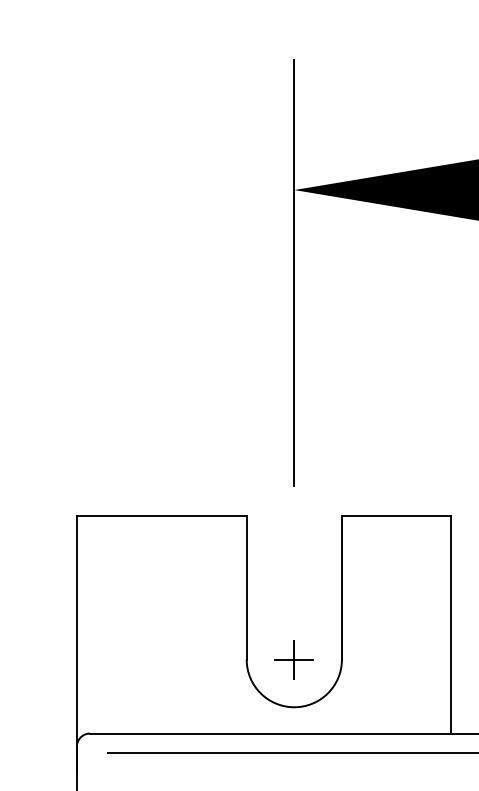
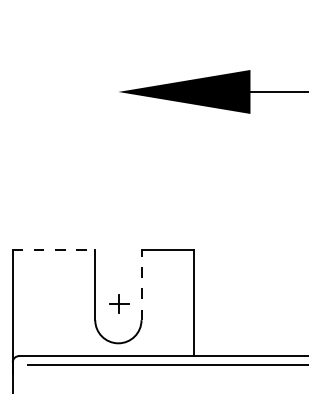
line: (294, 271) -> (118, 131), removed
line: (162, 516) -> (54, 250), solid -> dashed
line: (341, 588) -> (141, 285), solid -> dashed
part: (294, 658) -> (119, 303), moved

